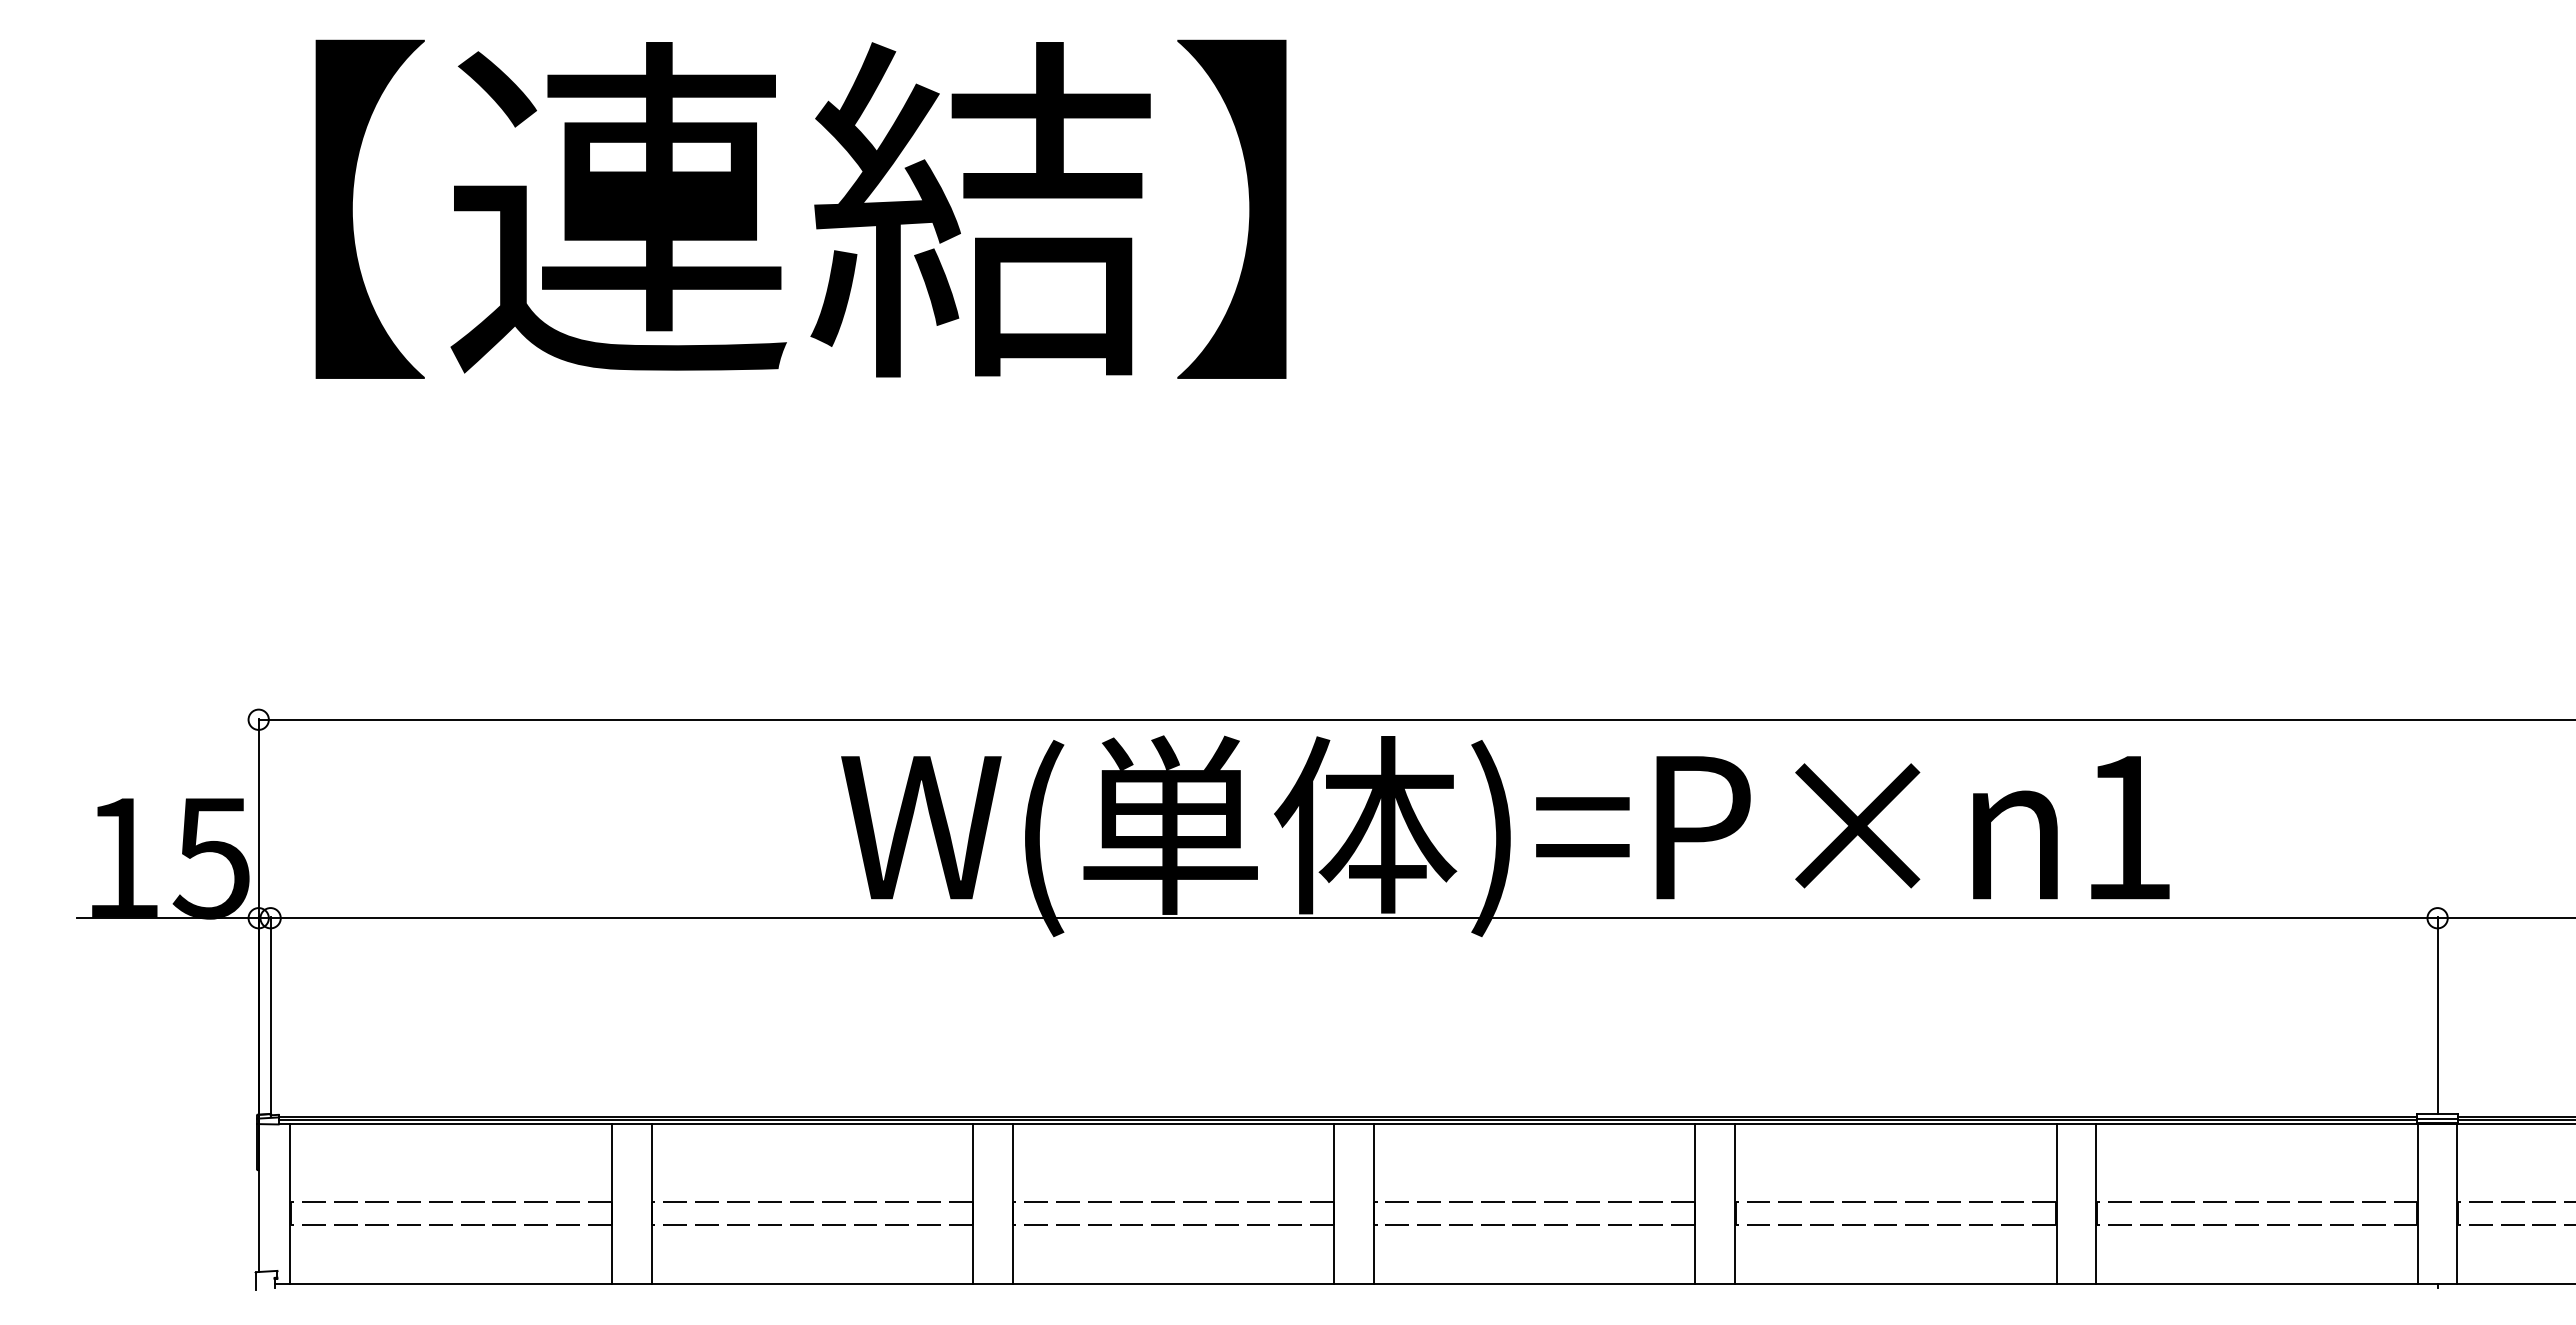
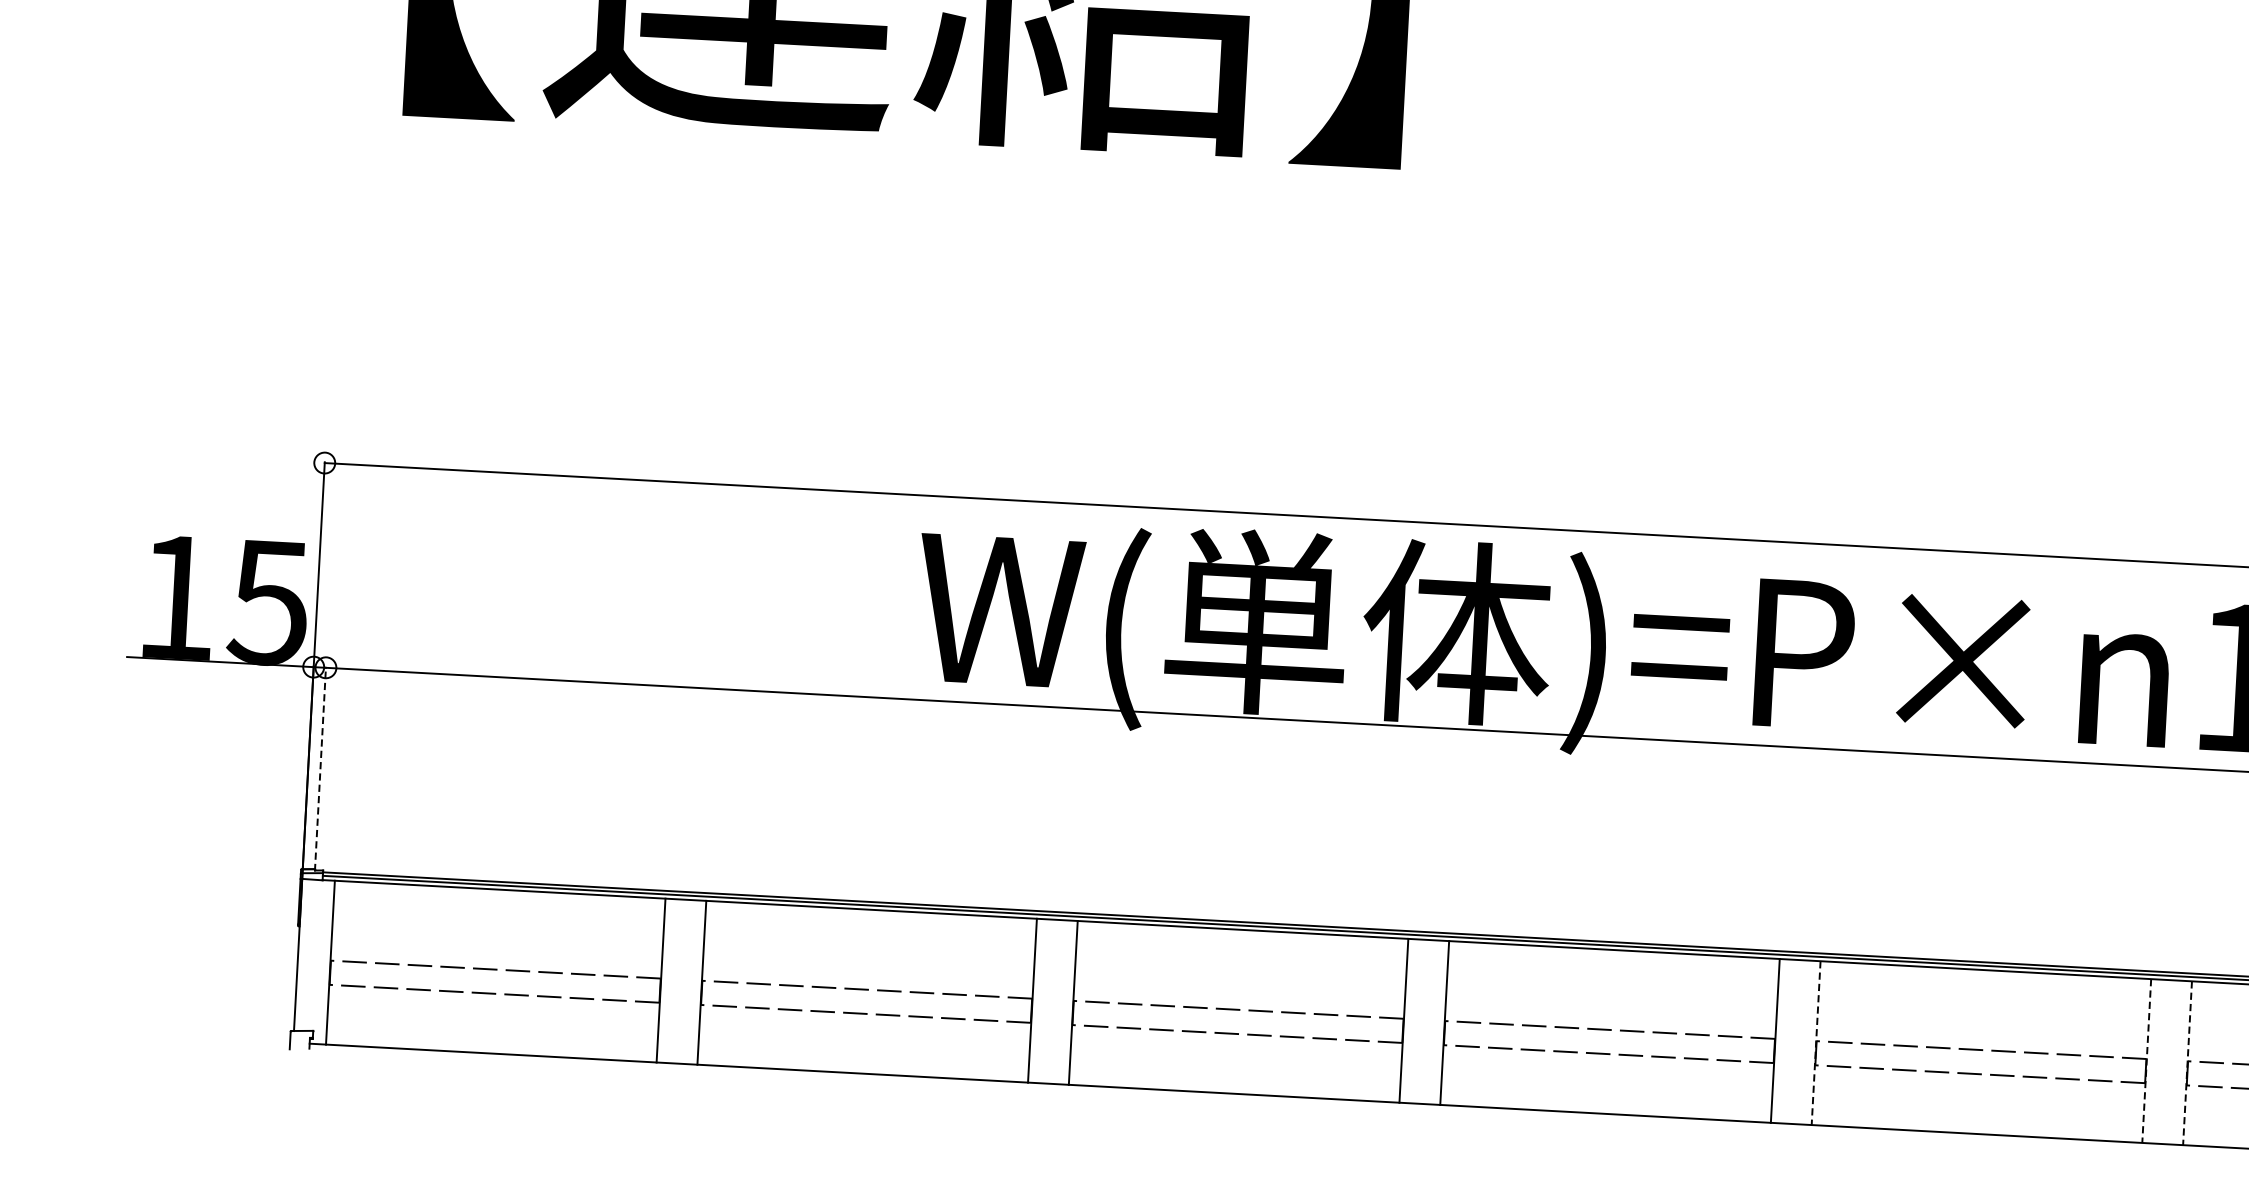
line: (270, 1016) -> (320, 768), solid -> dashed
line: (1735, 1203) -> (1816, 1042), solid -> dashed
line: (2056, 1203) -> (2146, 1060), solid -> dashed
line: (2096, 1203) -> (2187, 1062), solid -> dashed

